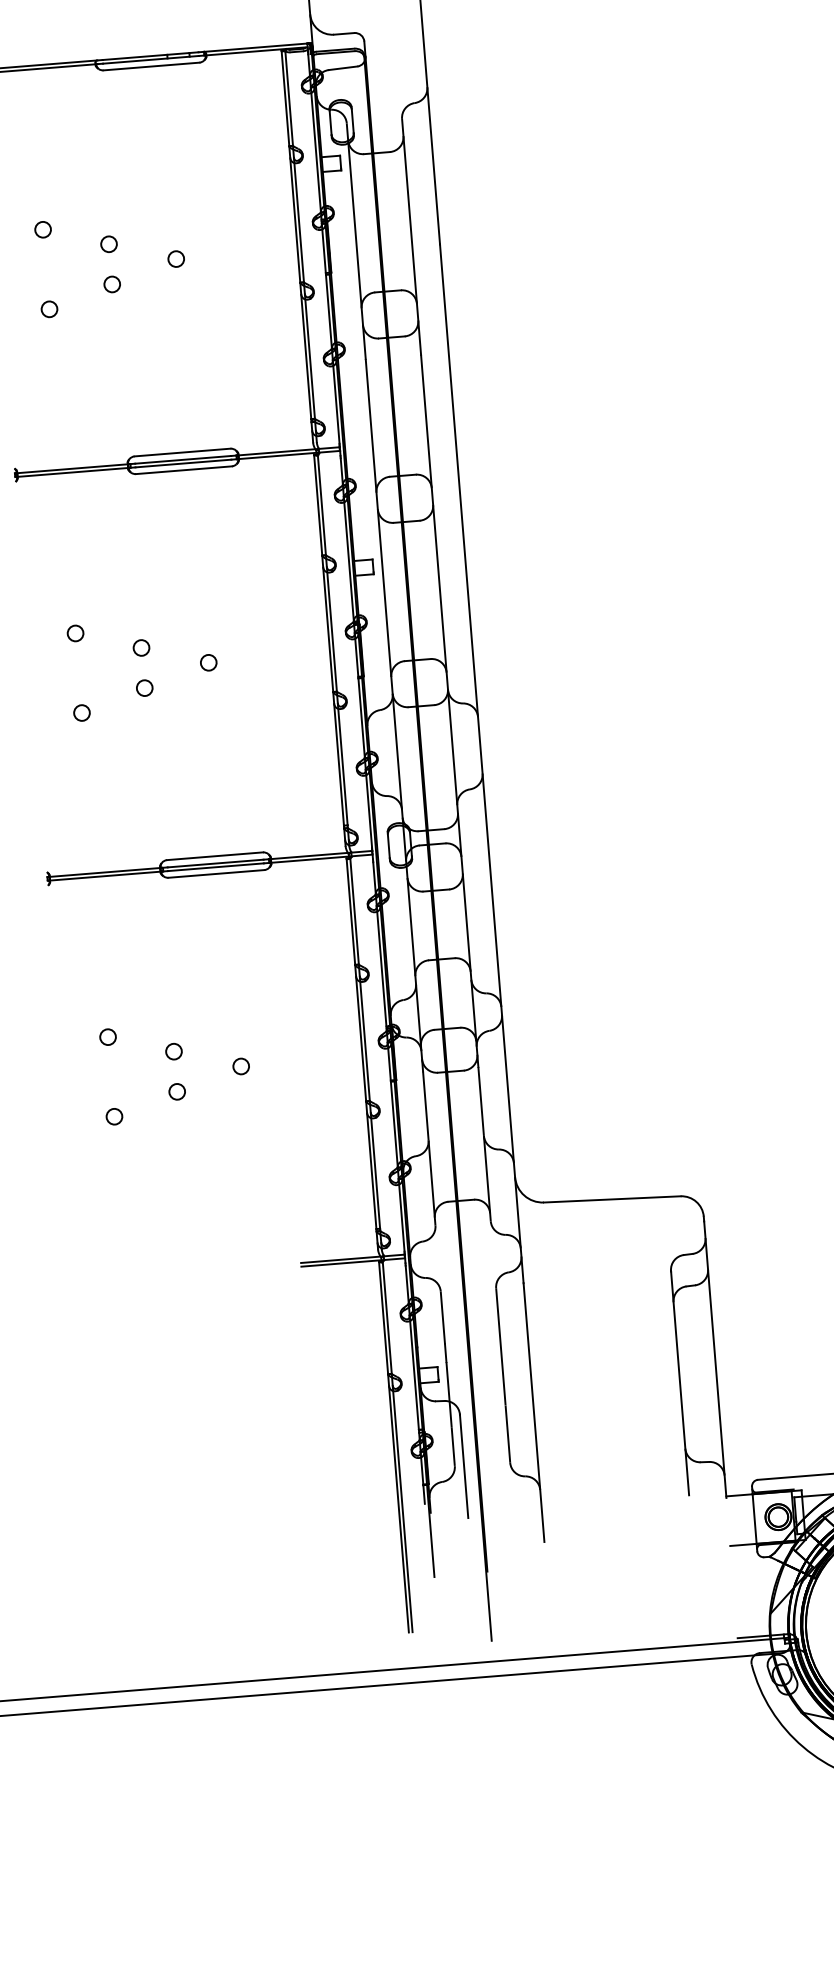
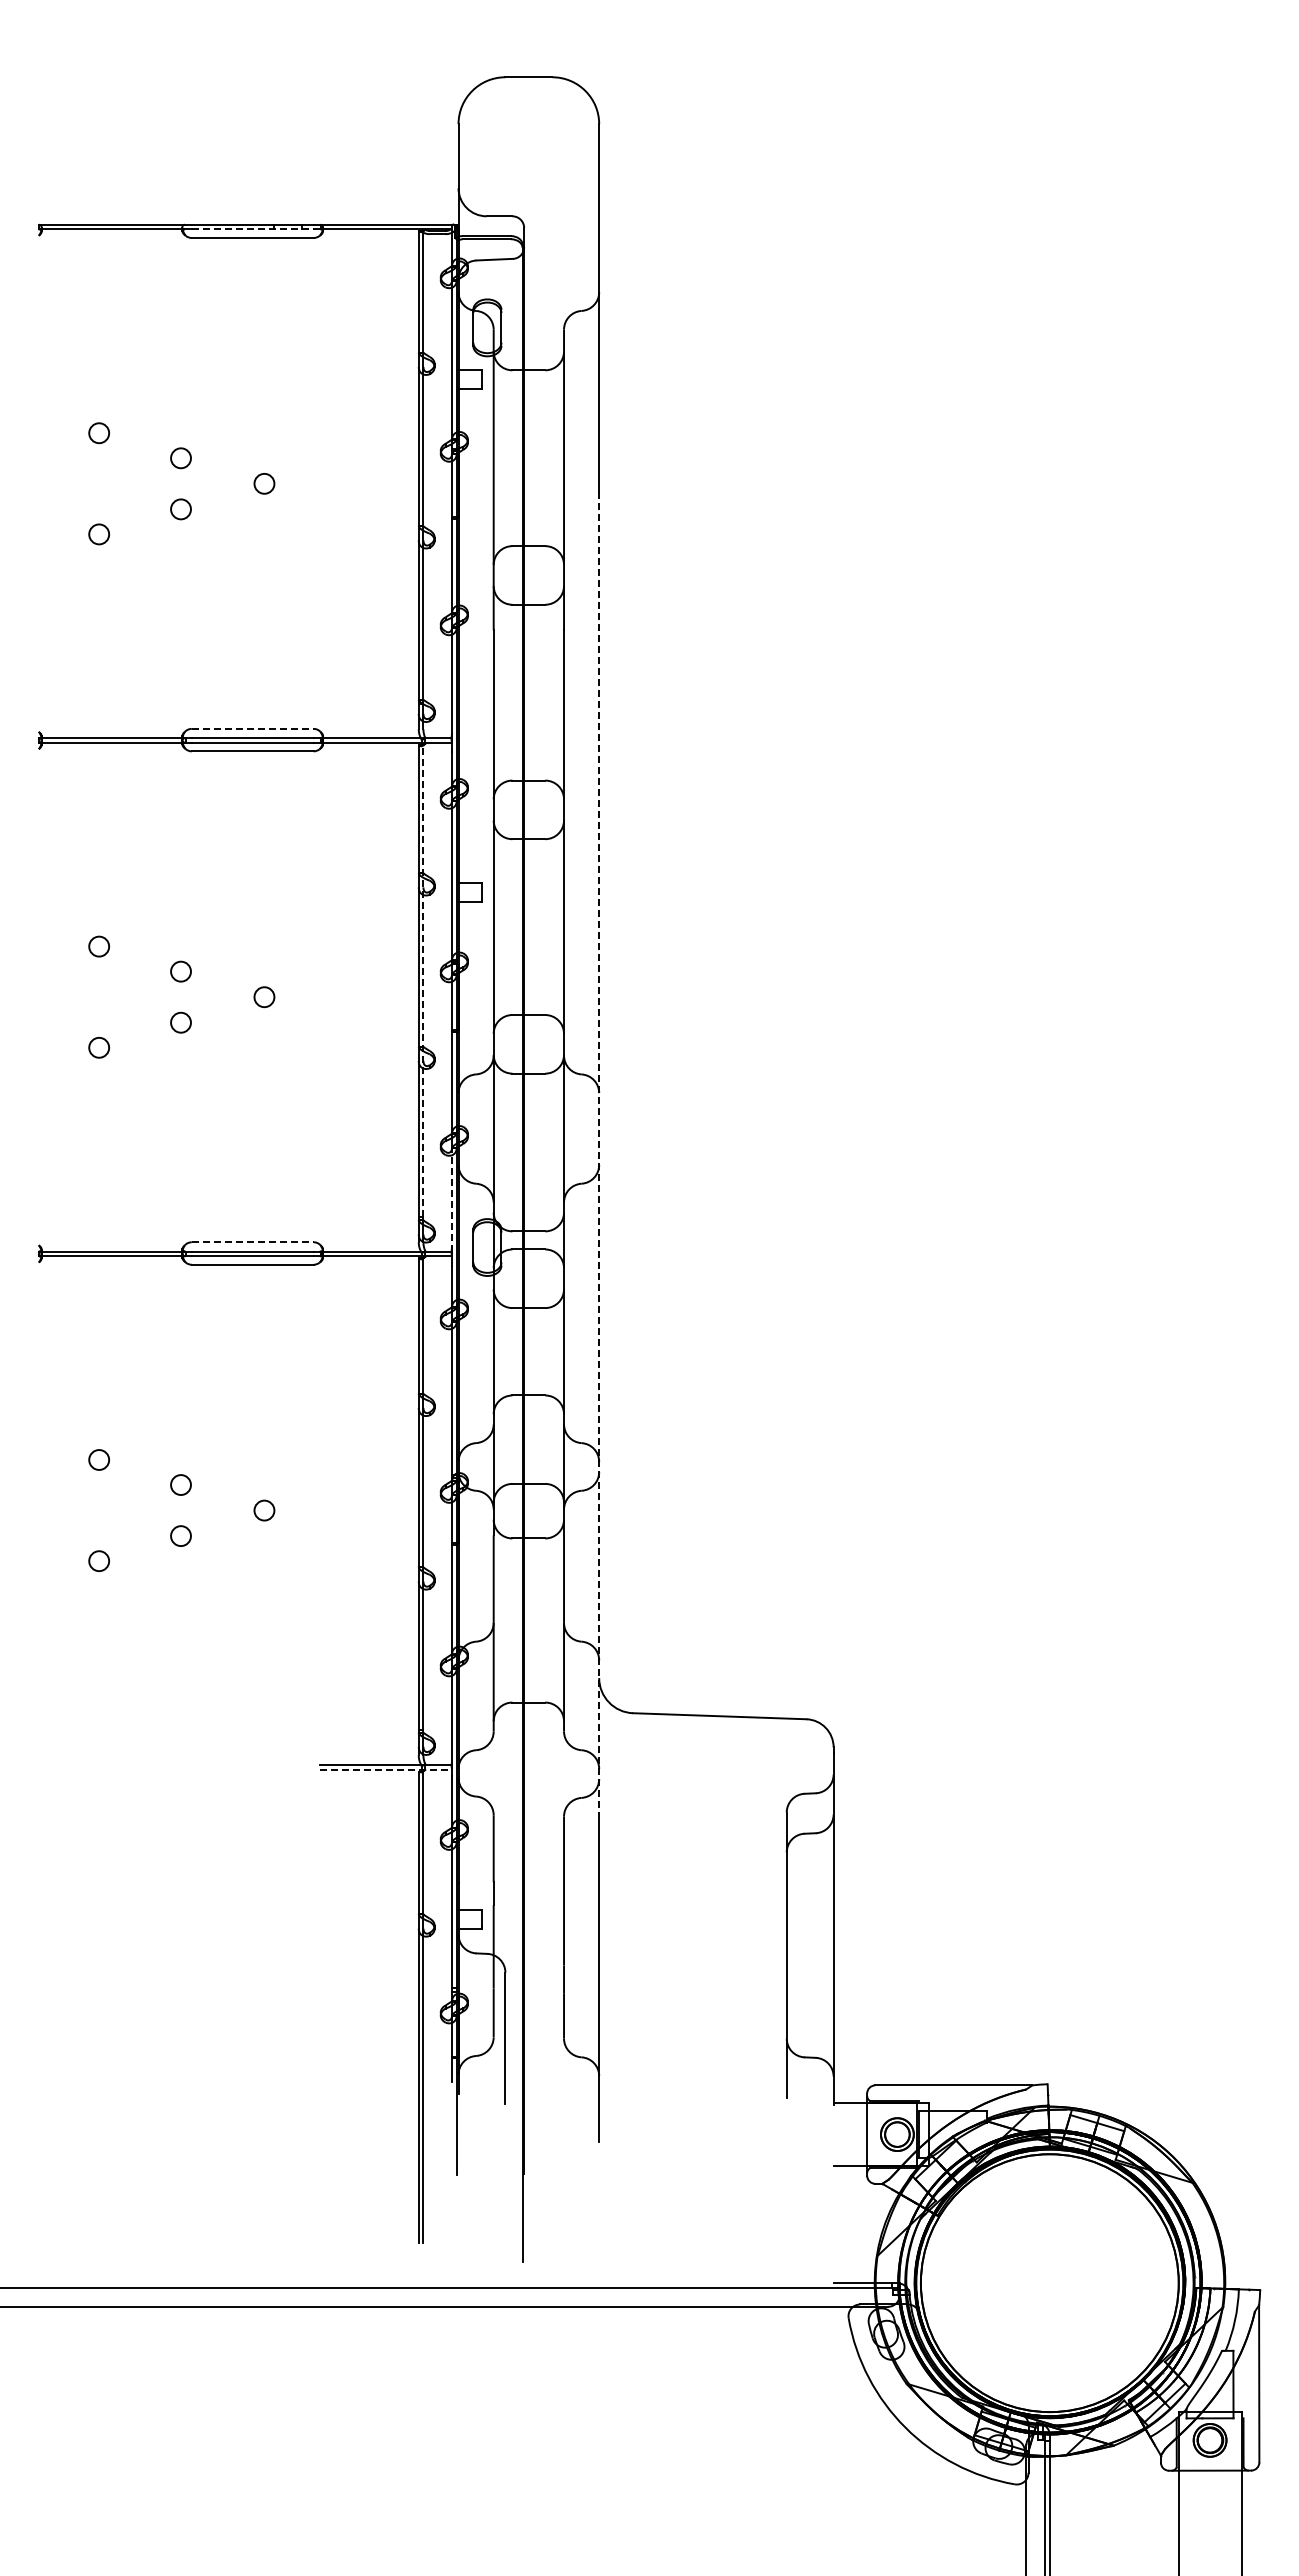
line: (150, 59) -> (252, 229), solid -> dashed
line: (182, 452) -> (252, 728), solid -> dashed
line: (332, 640) -> (423, 981), solid -> dashed
line: (482, 764) -> (599, 1153), solid -> dashed
line: (369, 809) -> (452, 1199), solid -> dashed
line: (214, 856) -> (252, 1242), solid -> dashed
line: (353, 1262) -> (386, 1769), solid -> dashed

